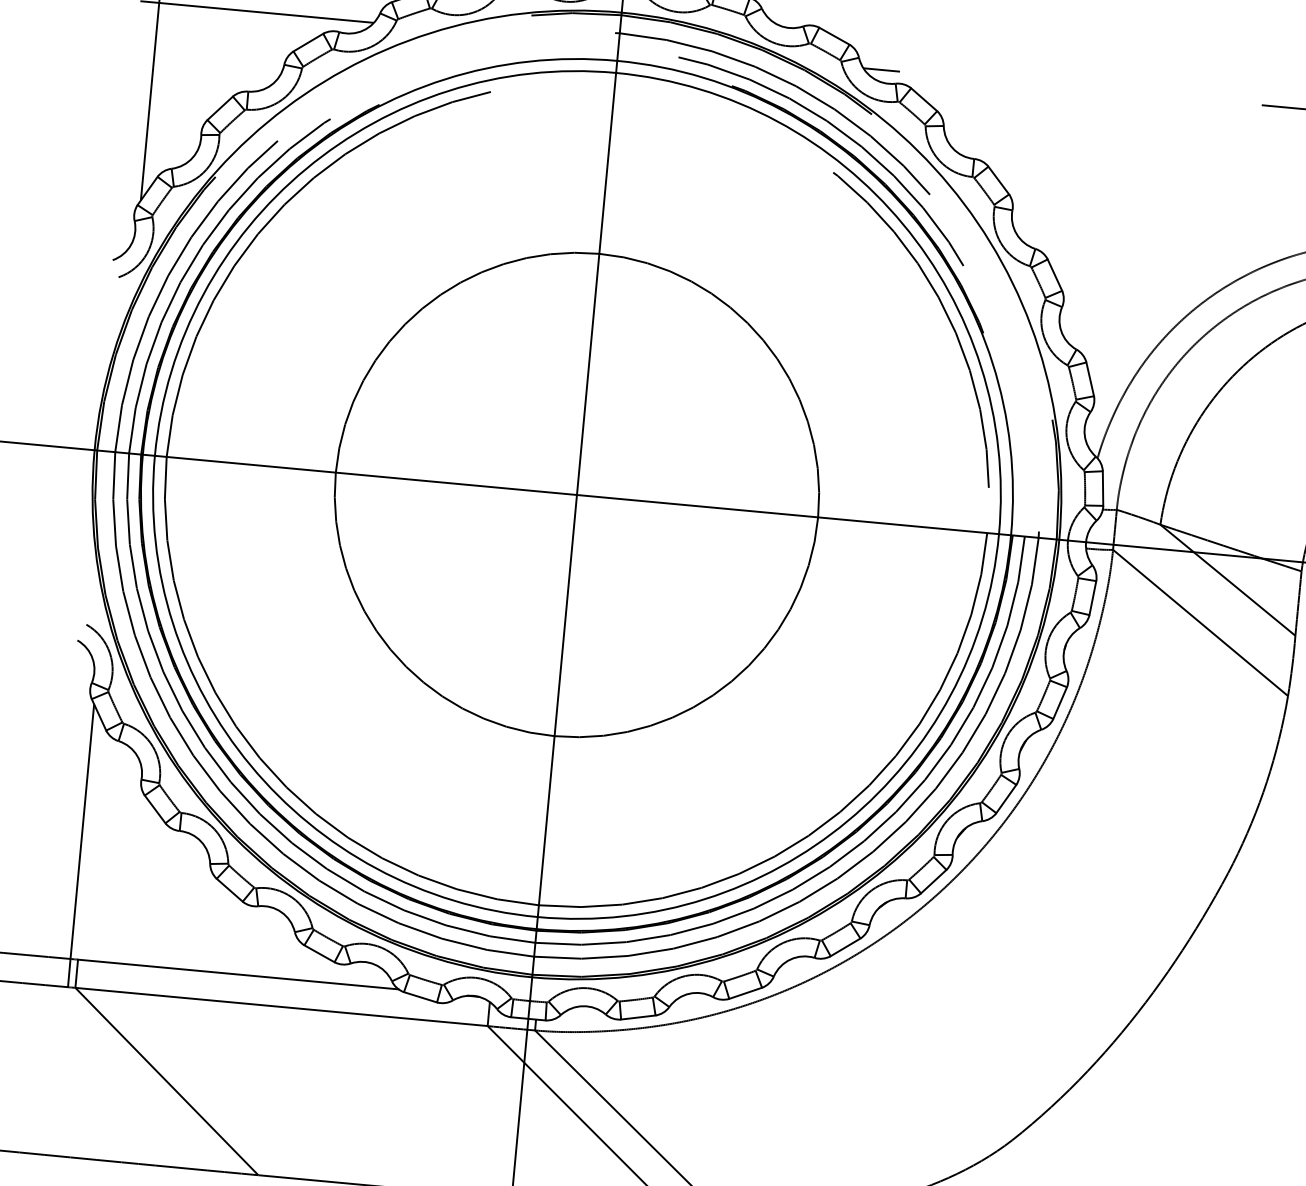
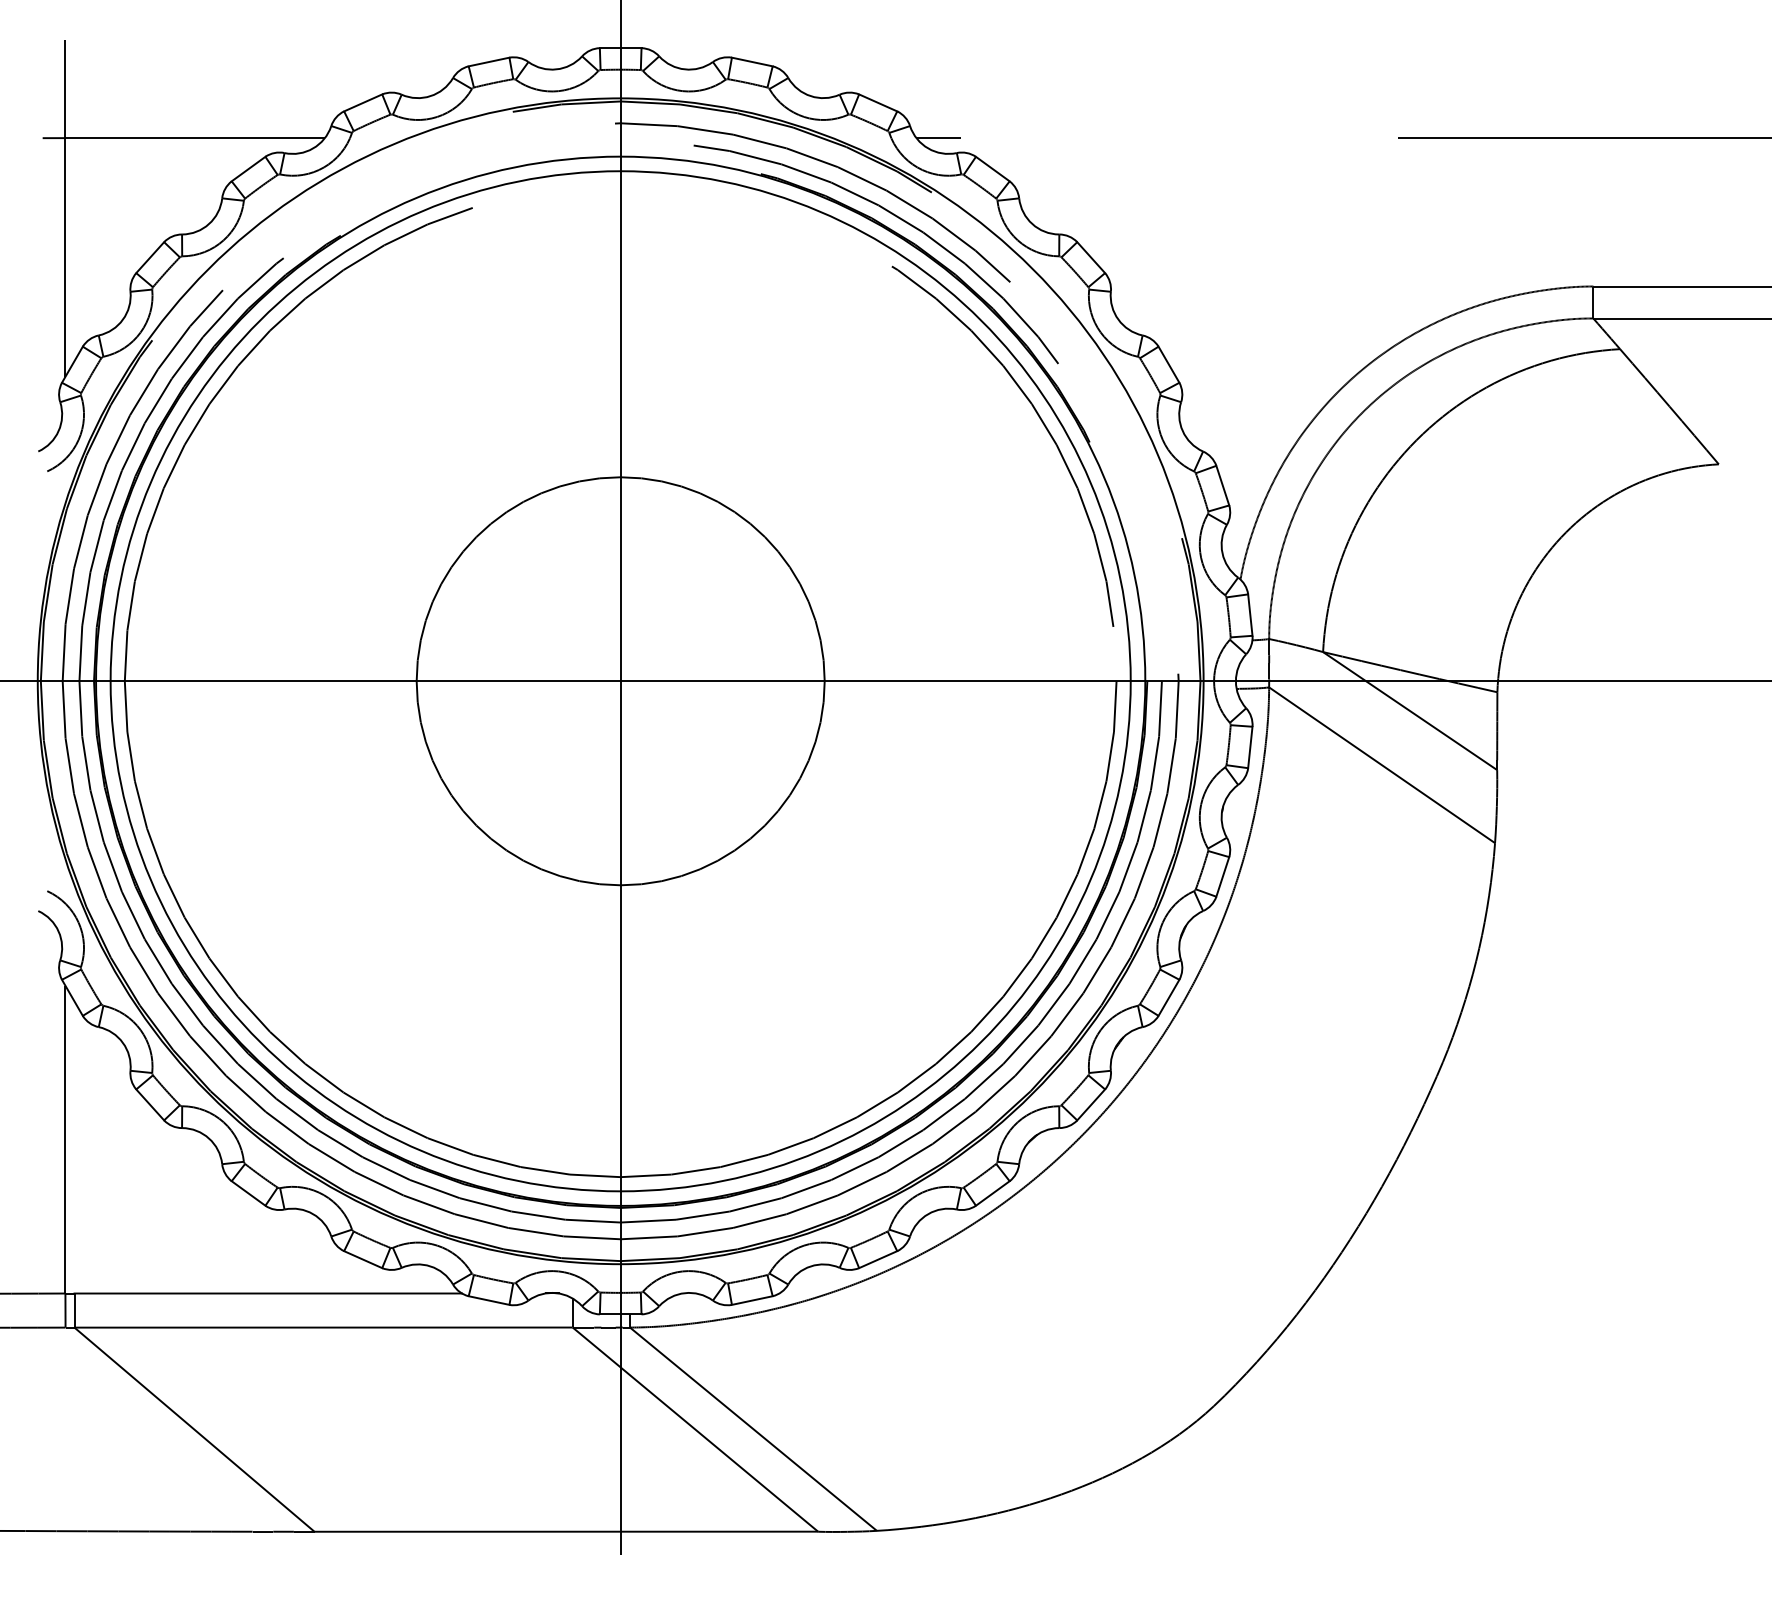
circle: (576, 494) -> (620, 680), size x0.7

